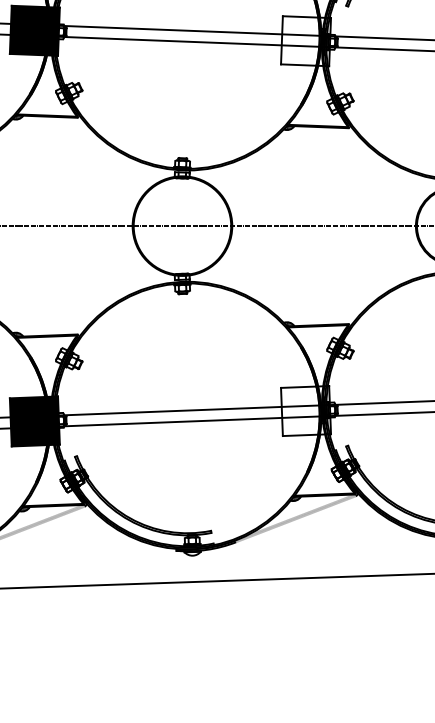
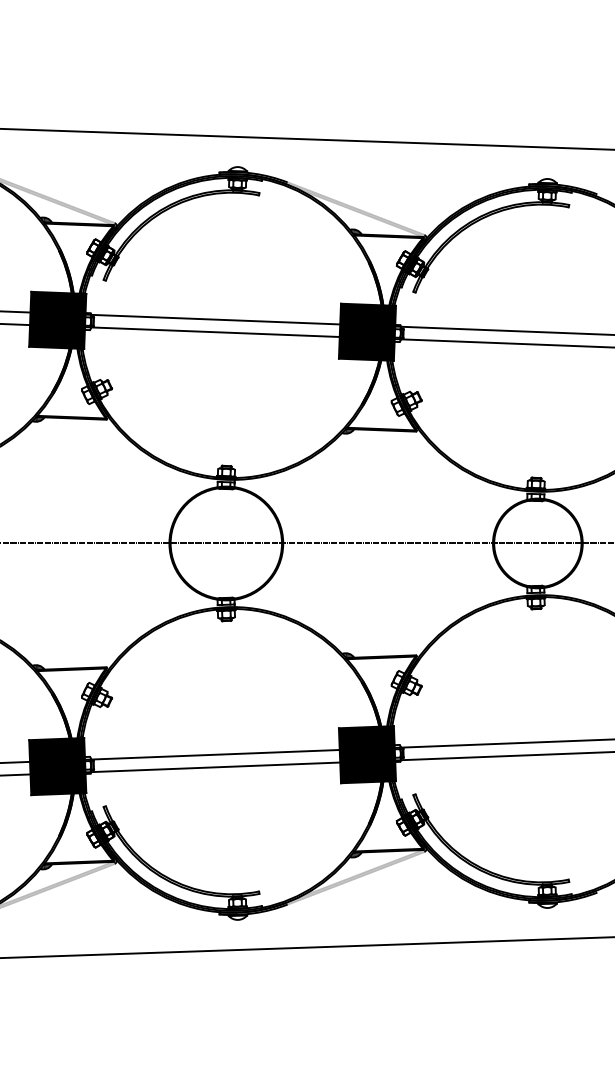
fill: (306, 40) -> (367, 331), added
fill: (306, 410) -> (367, 754), added

